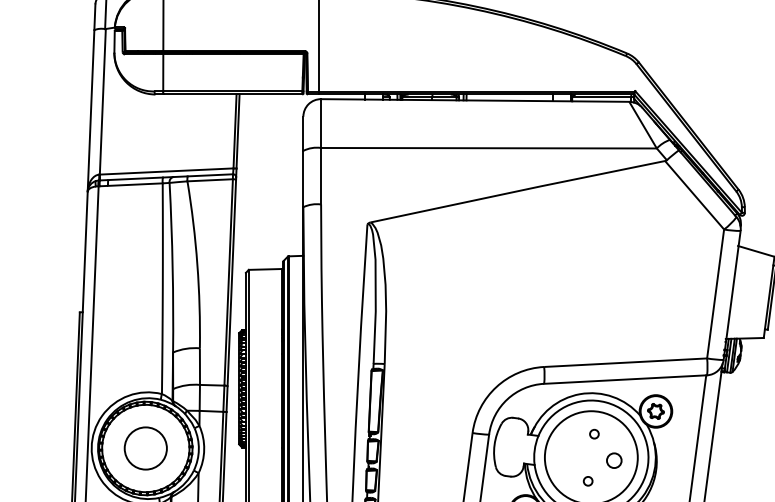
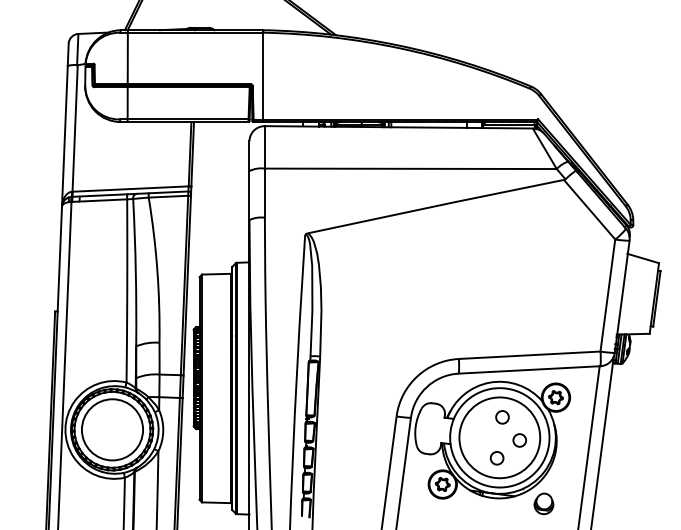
circle: (594, 434) -> (502, 417), size x1.67
circle: (145, 448) -> (112, 429), size x1.67
circle: (587, 481) -> (496, 458), size x1.67

